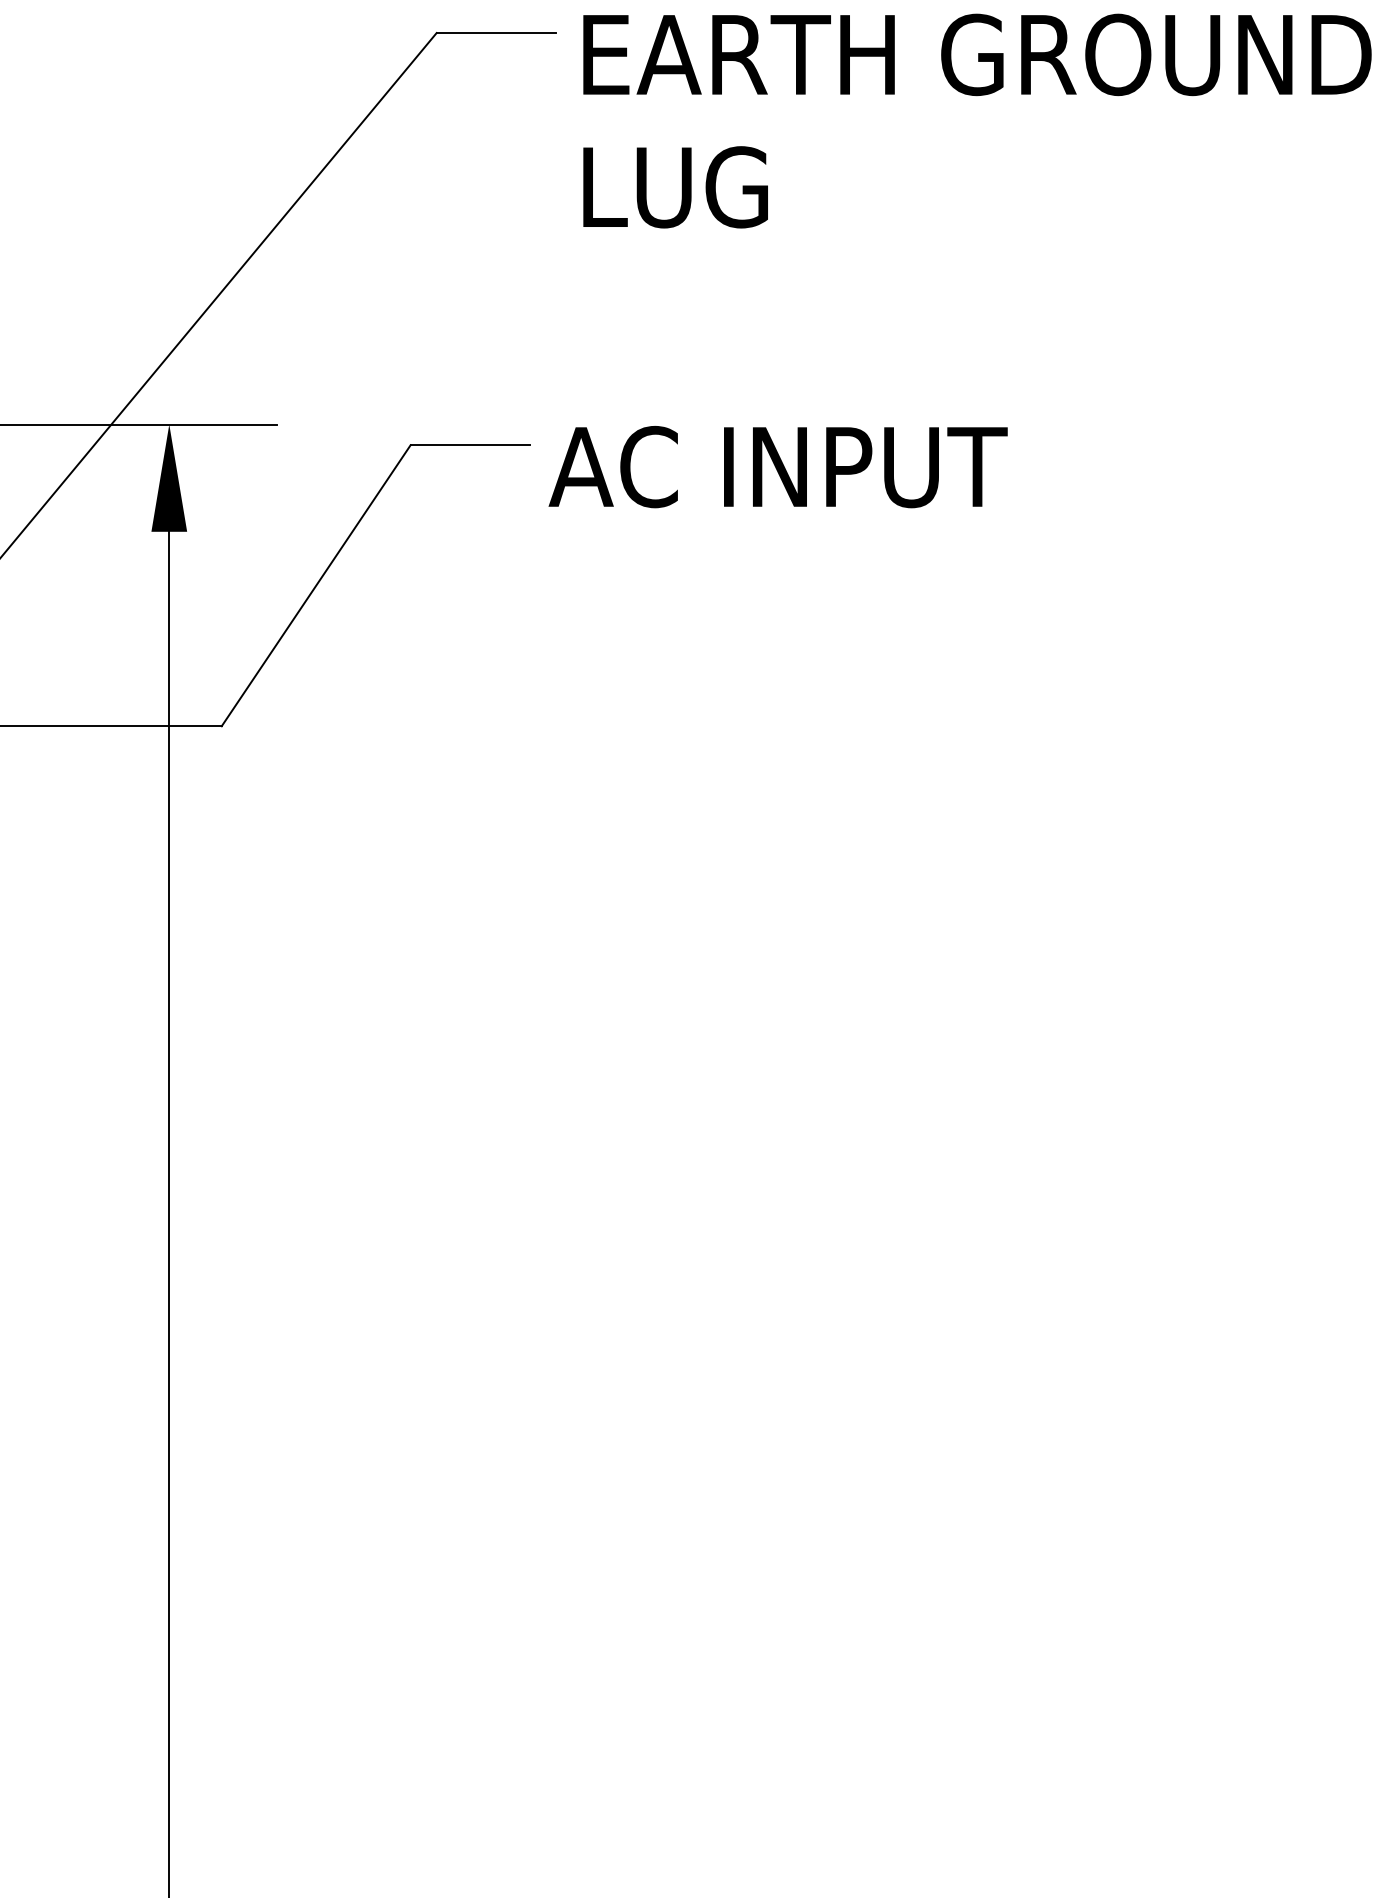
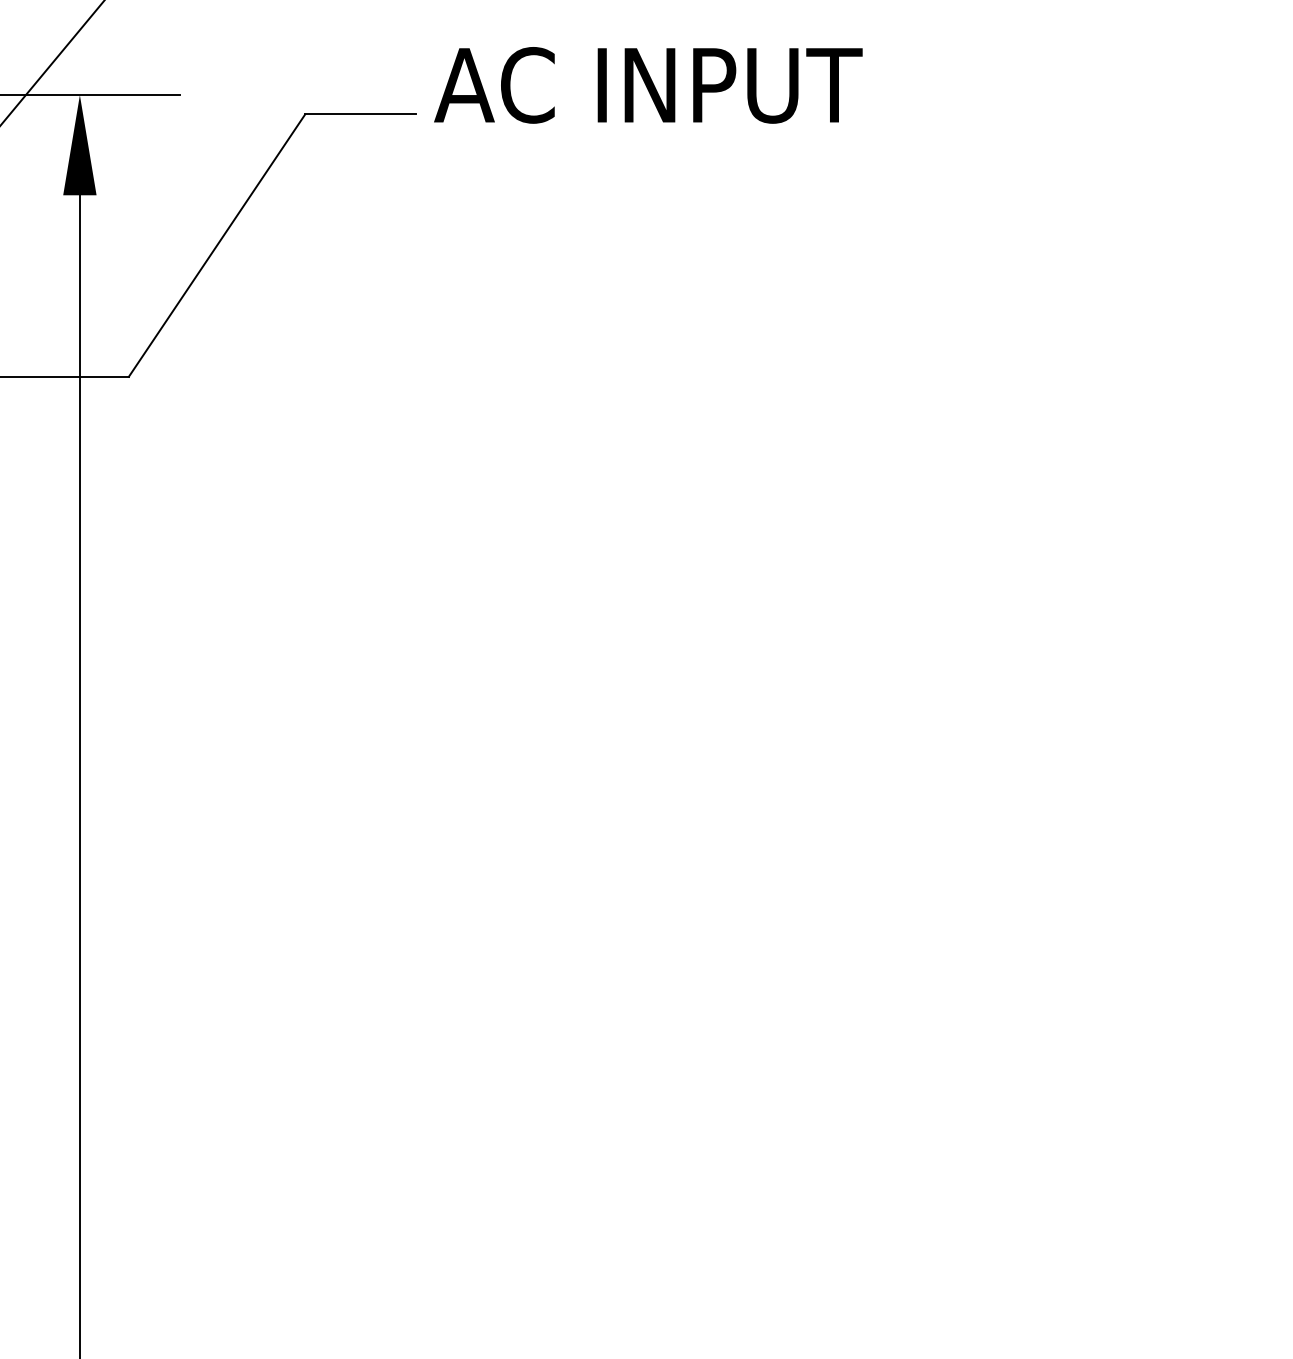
text: (777, 467) -> (647, 85), moved

